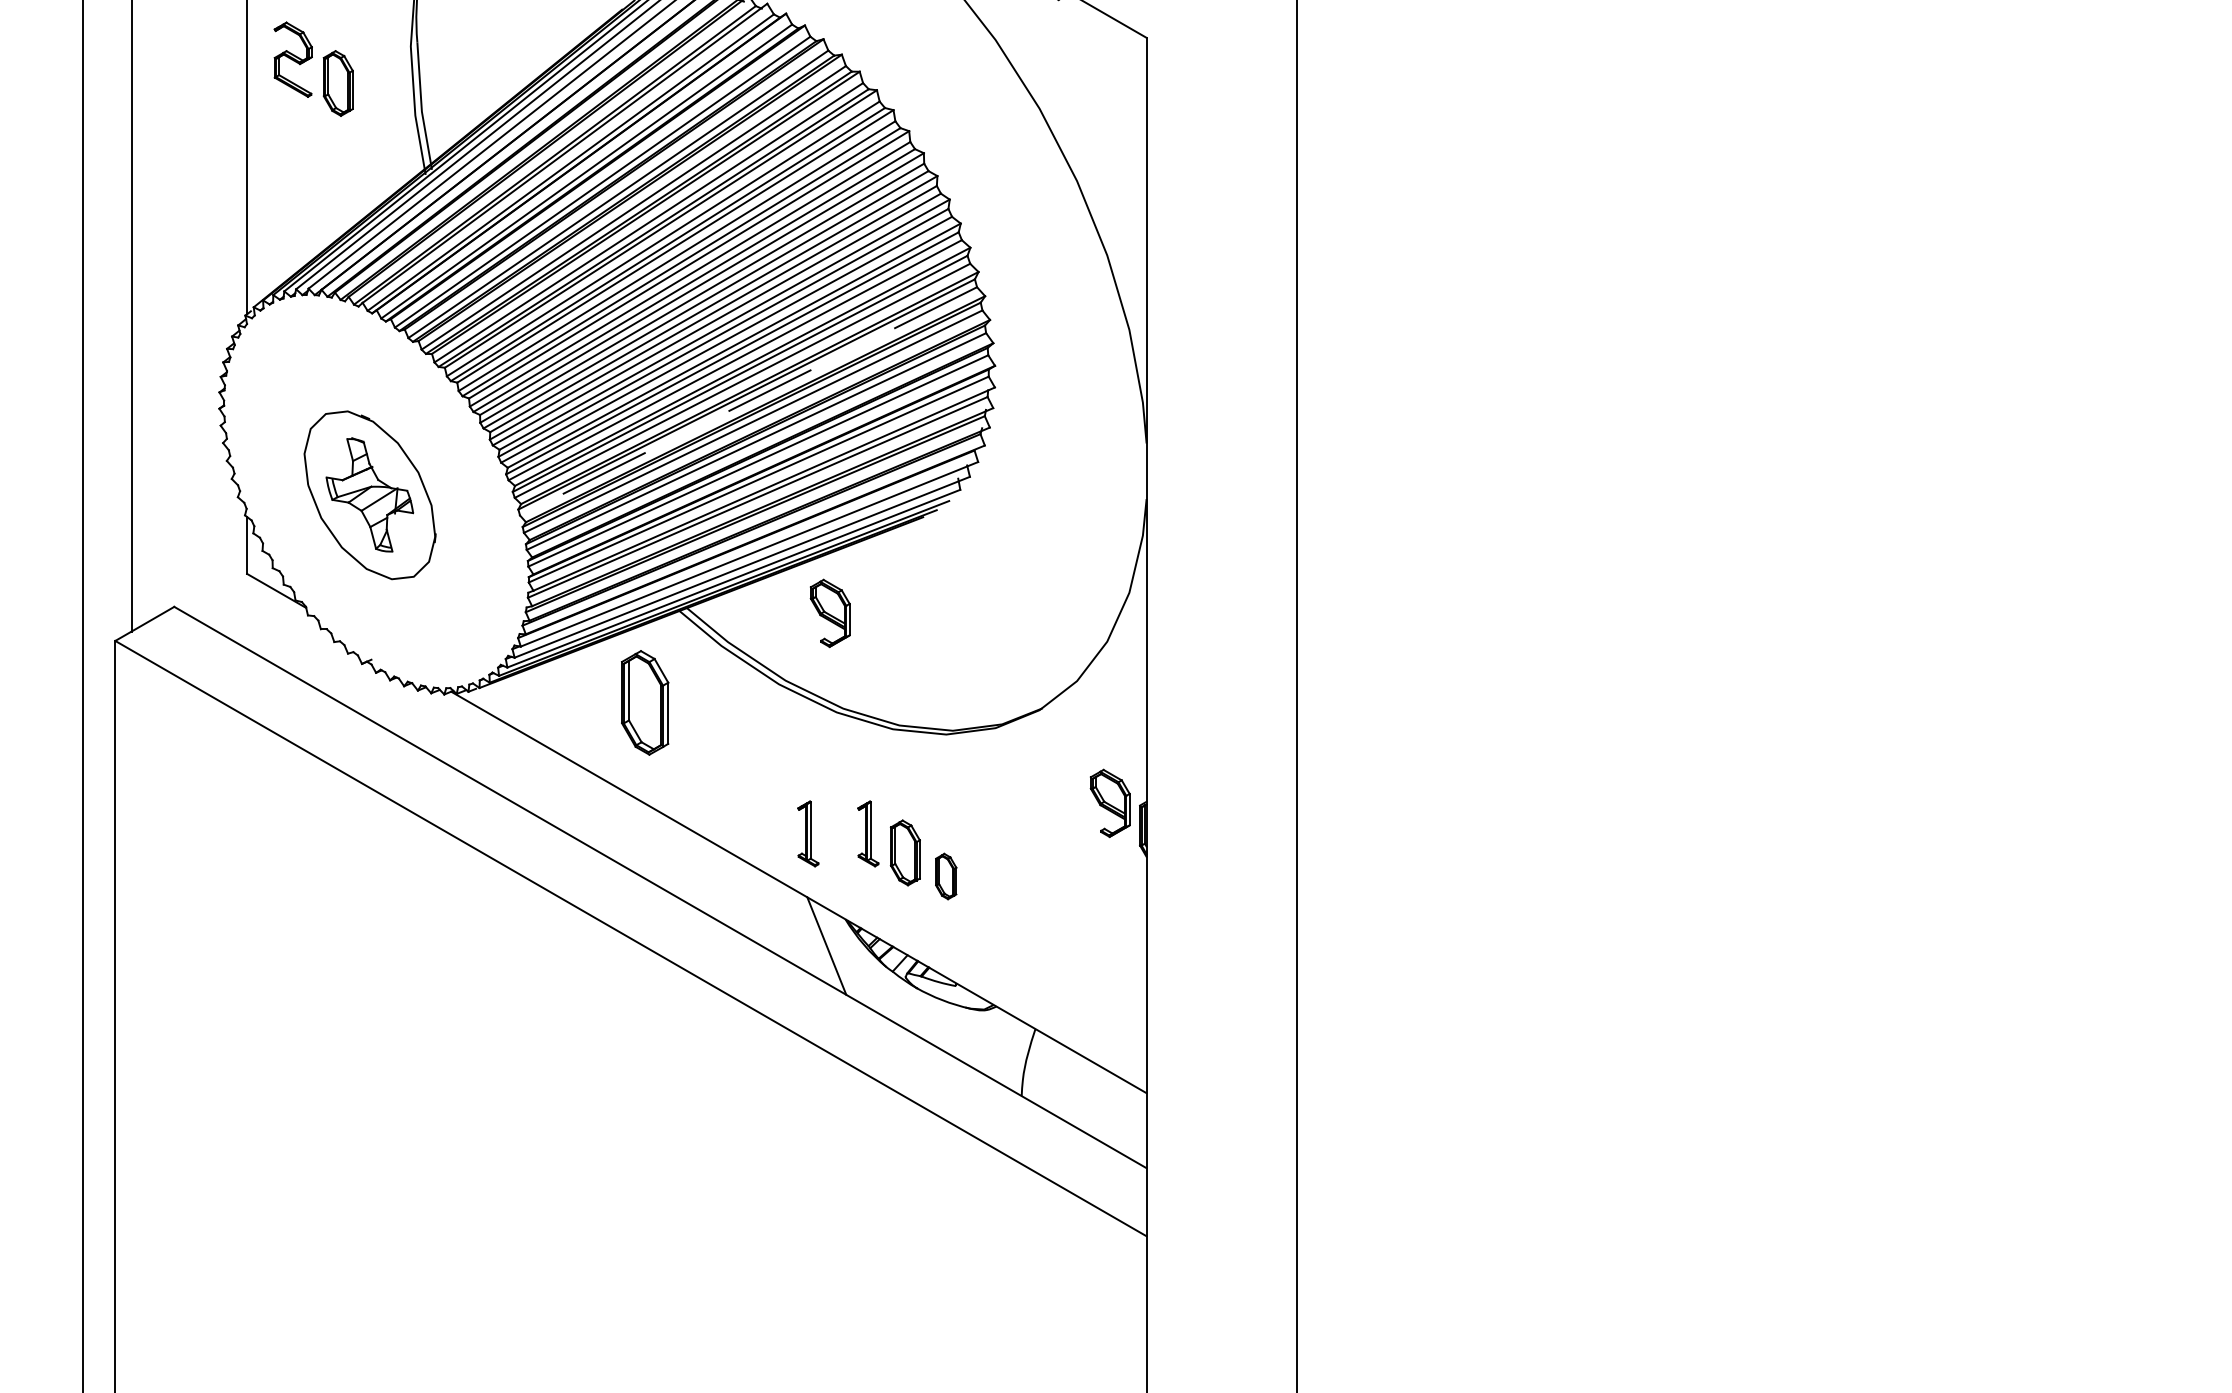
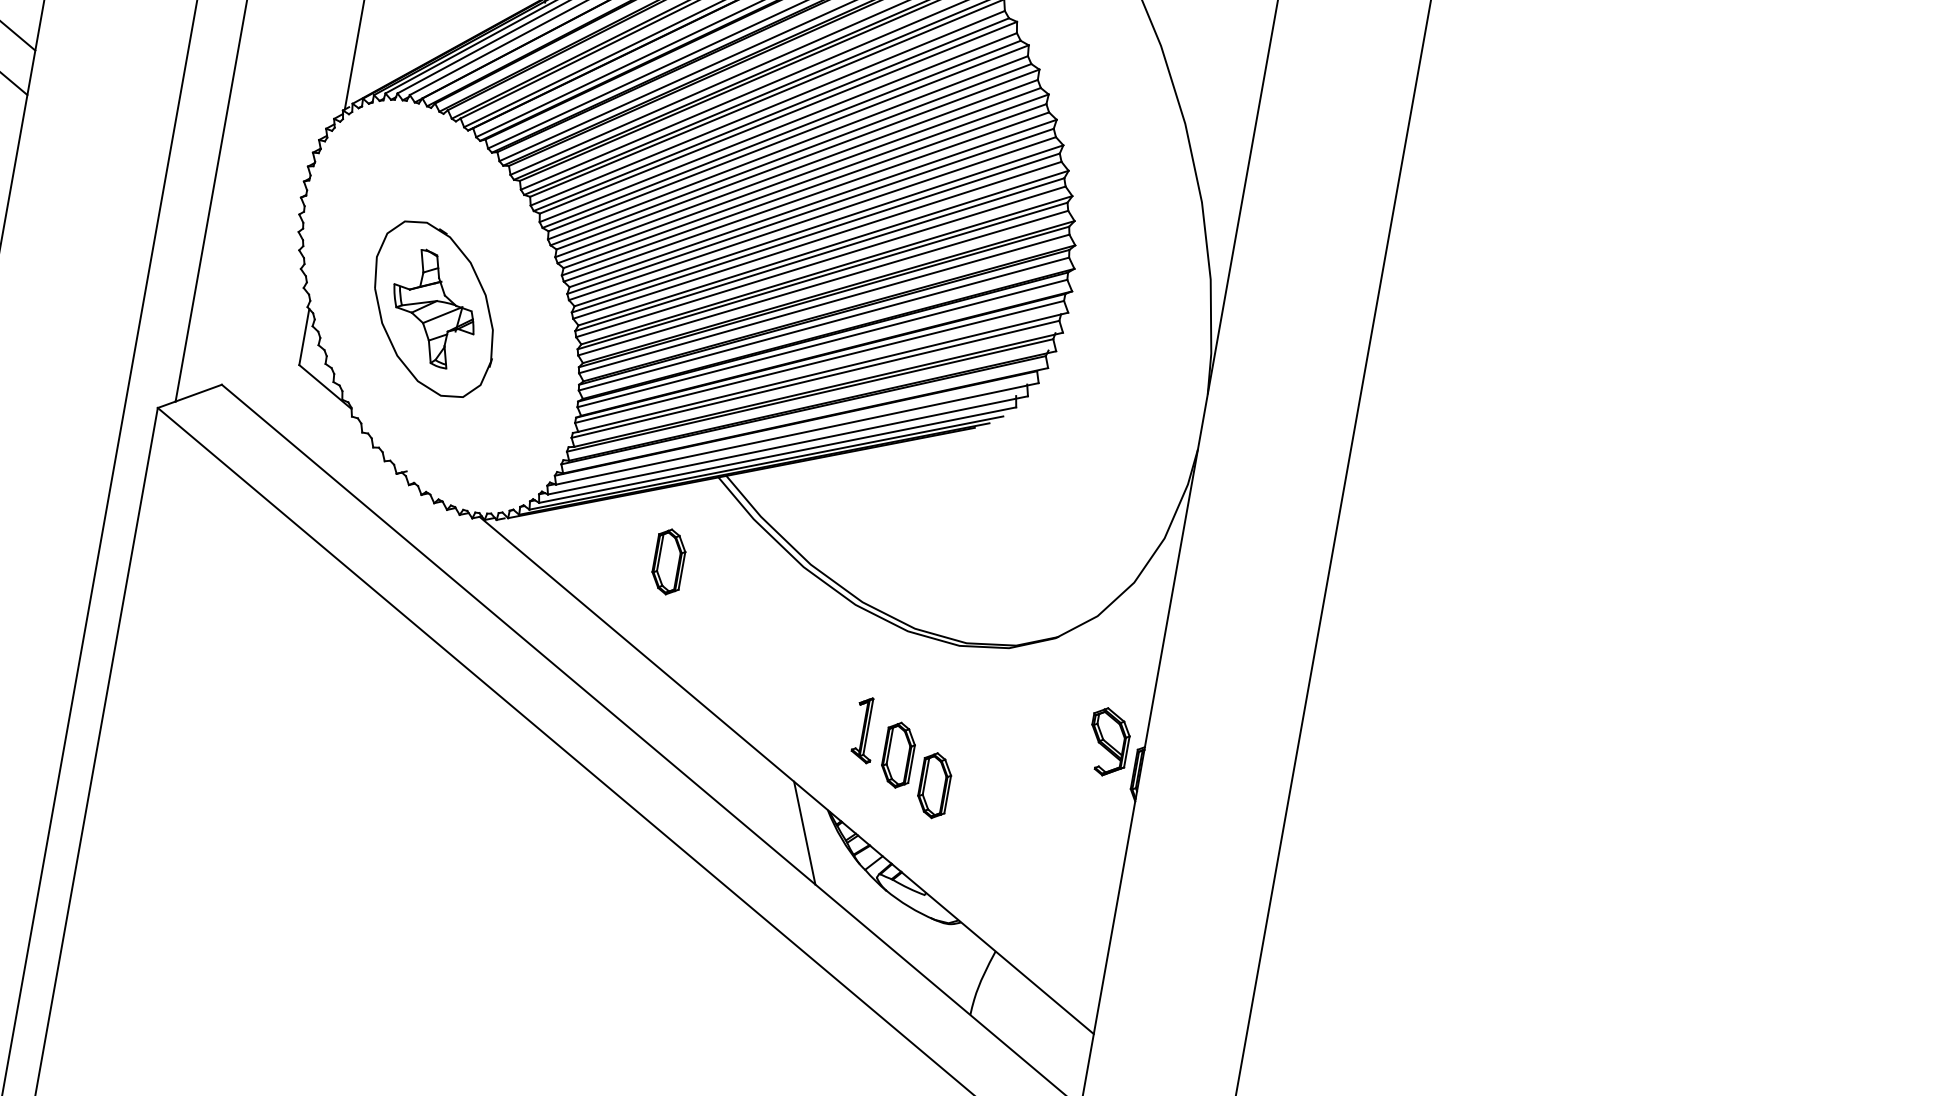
line: (748, 401) -> (823, 283), dashed -> solid
part: (829, 613) -> (865, 506), removed
part: (645, 702) -> (668, 561), size x0.62
part: (808, 833) -> (806, 719), removed
part: (945, 876) -> (933, 785), size x1.43

